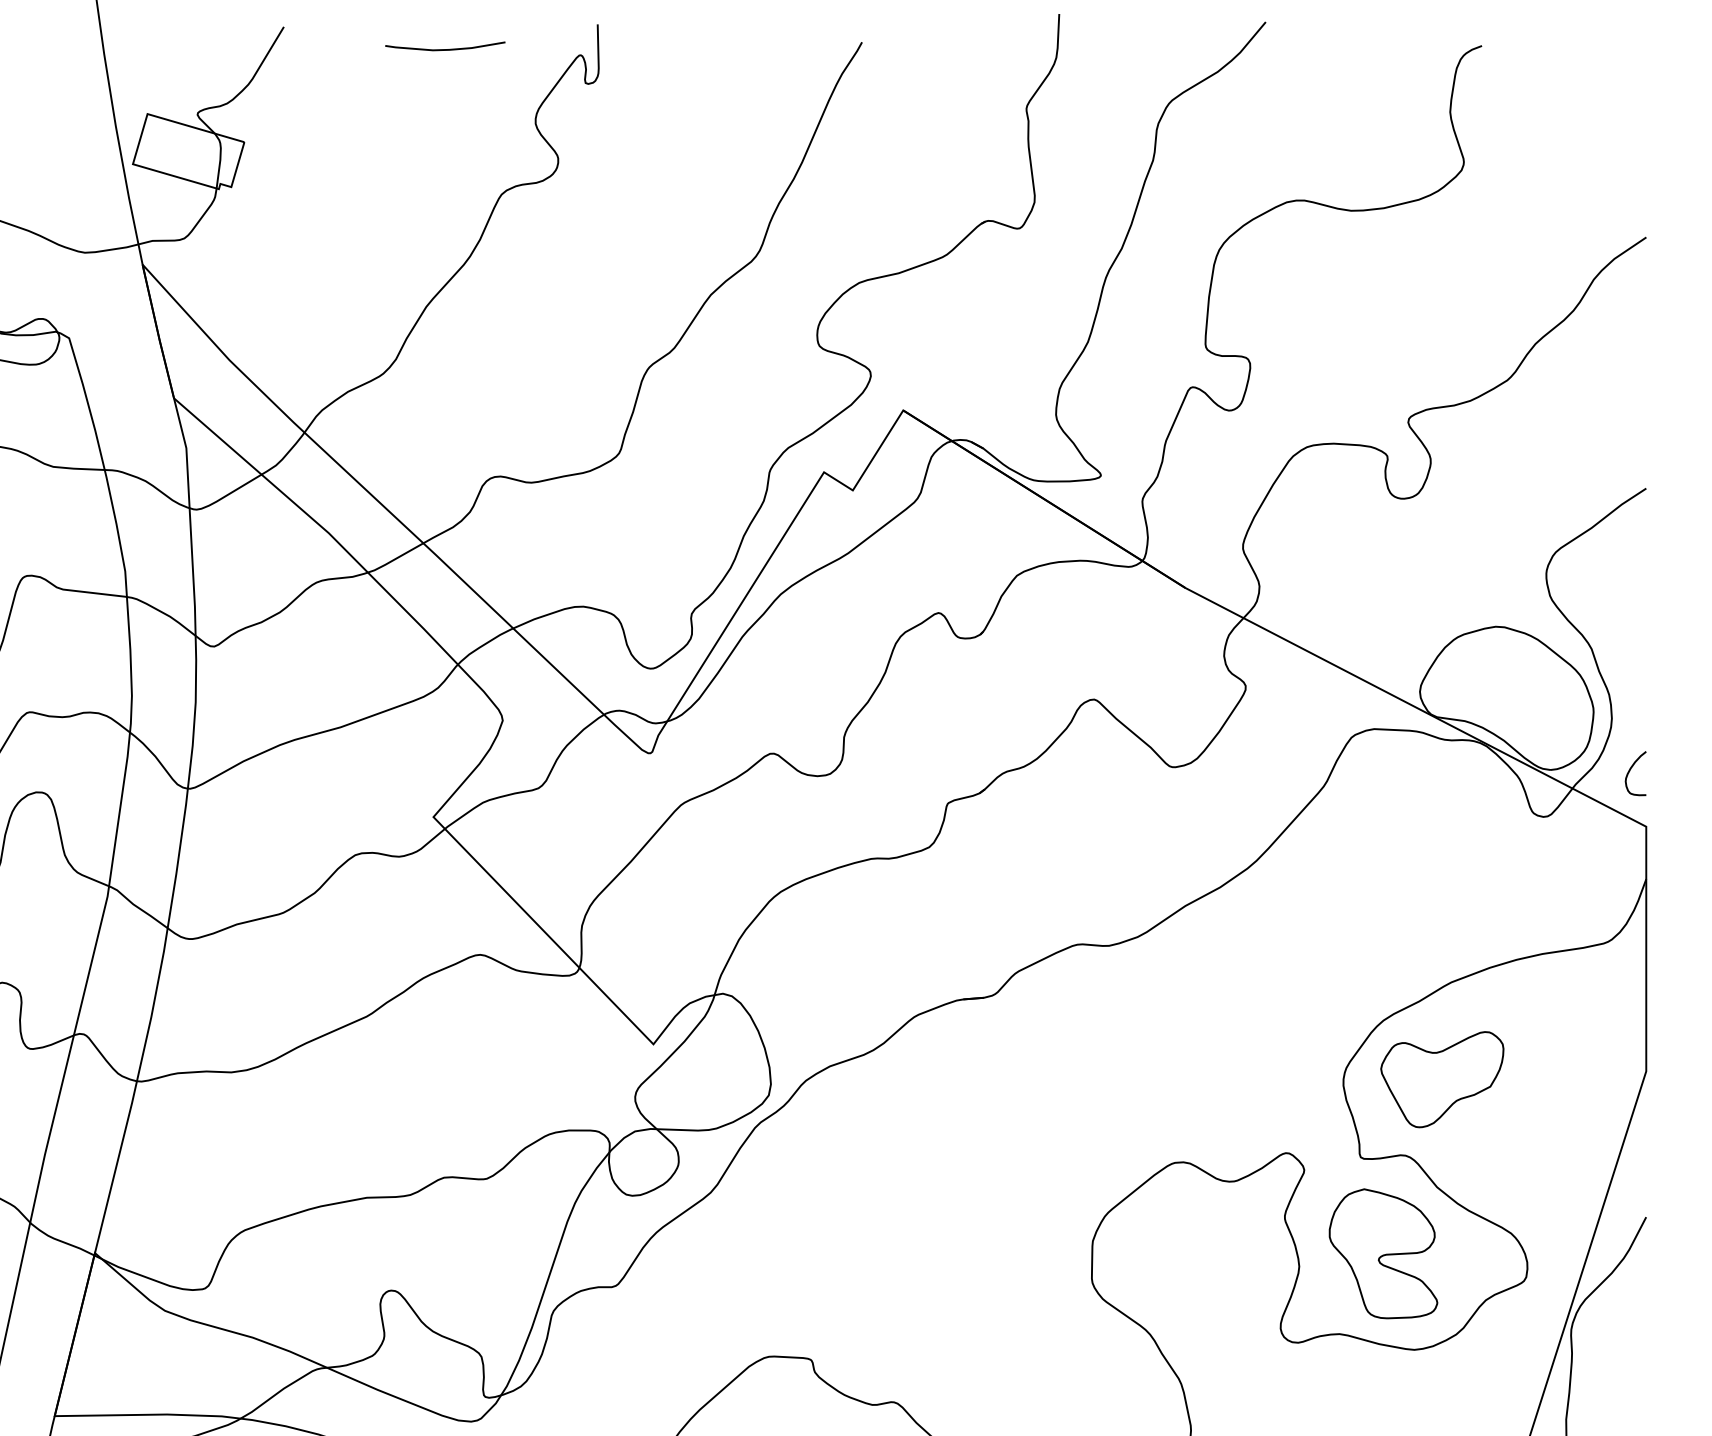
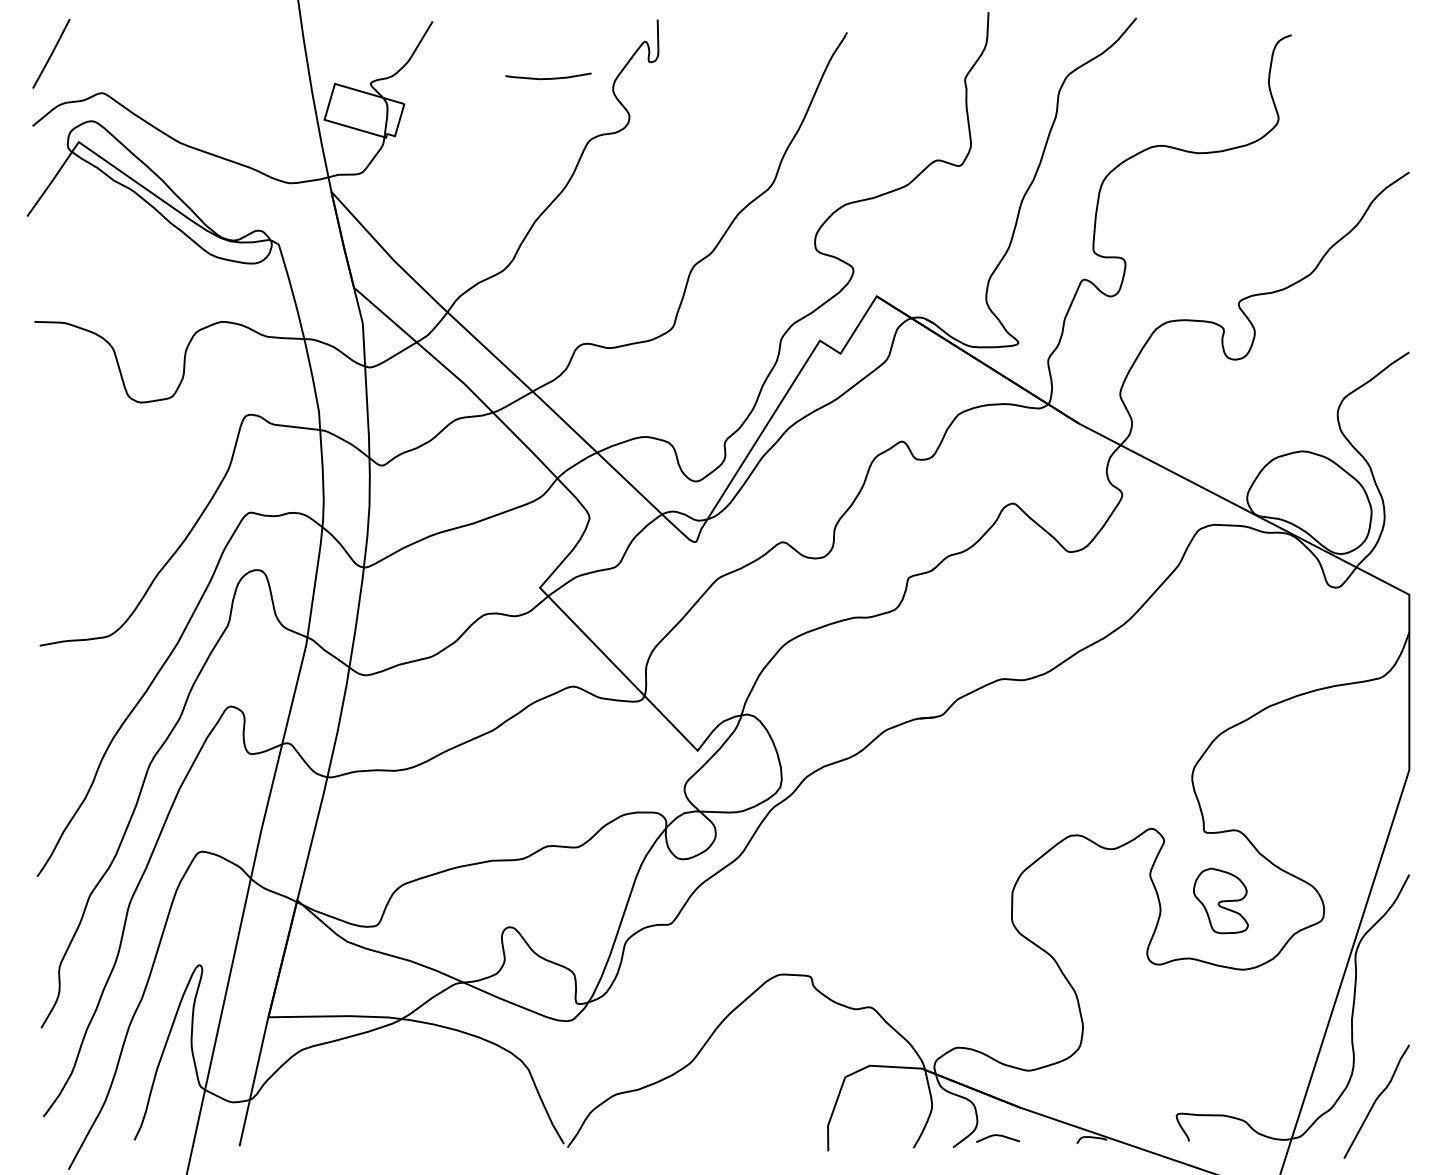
curve: (445, 49) -> (548, 78), moved
curve: (1631, 770) -> (1398, 554), removed
part: (1441, 1080) -> (1262, 776), removed
part: (1382, 1253) -> (1220, 900), size x0.7

